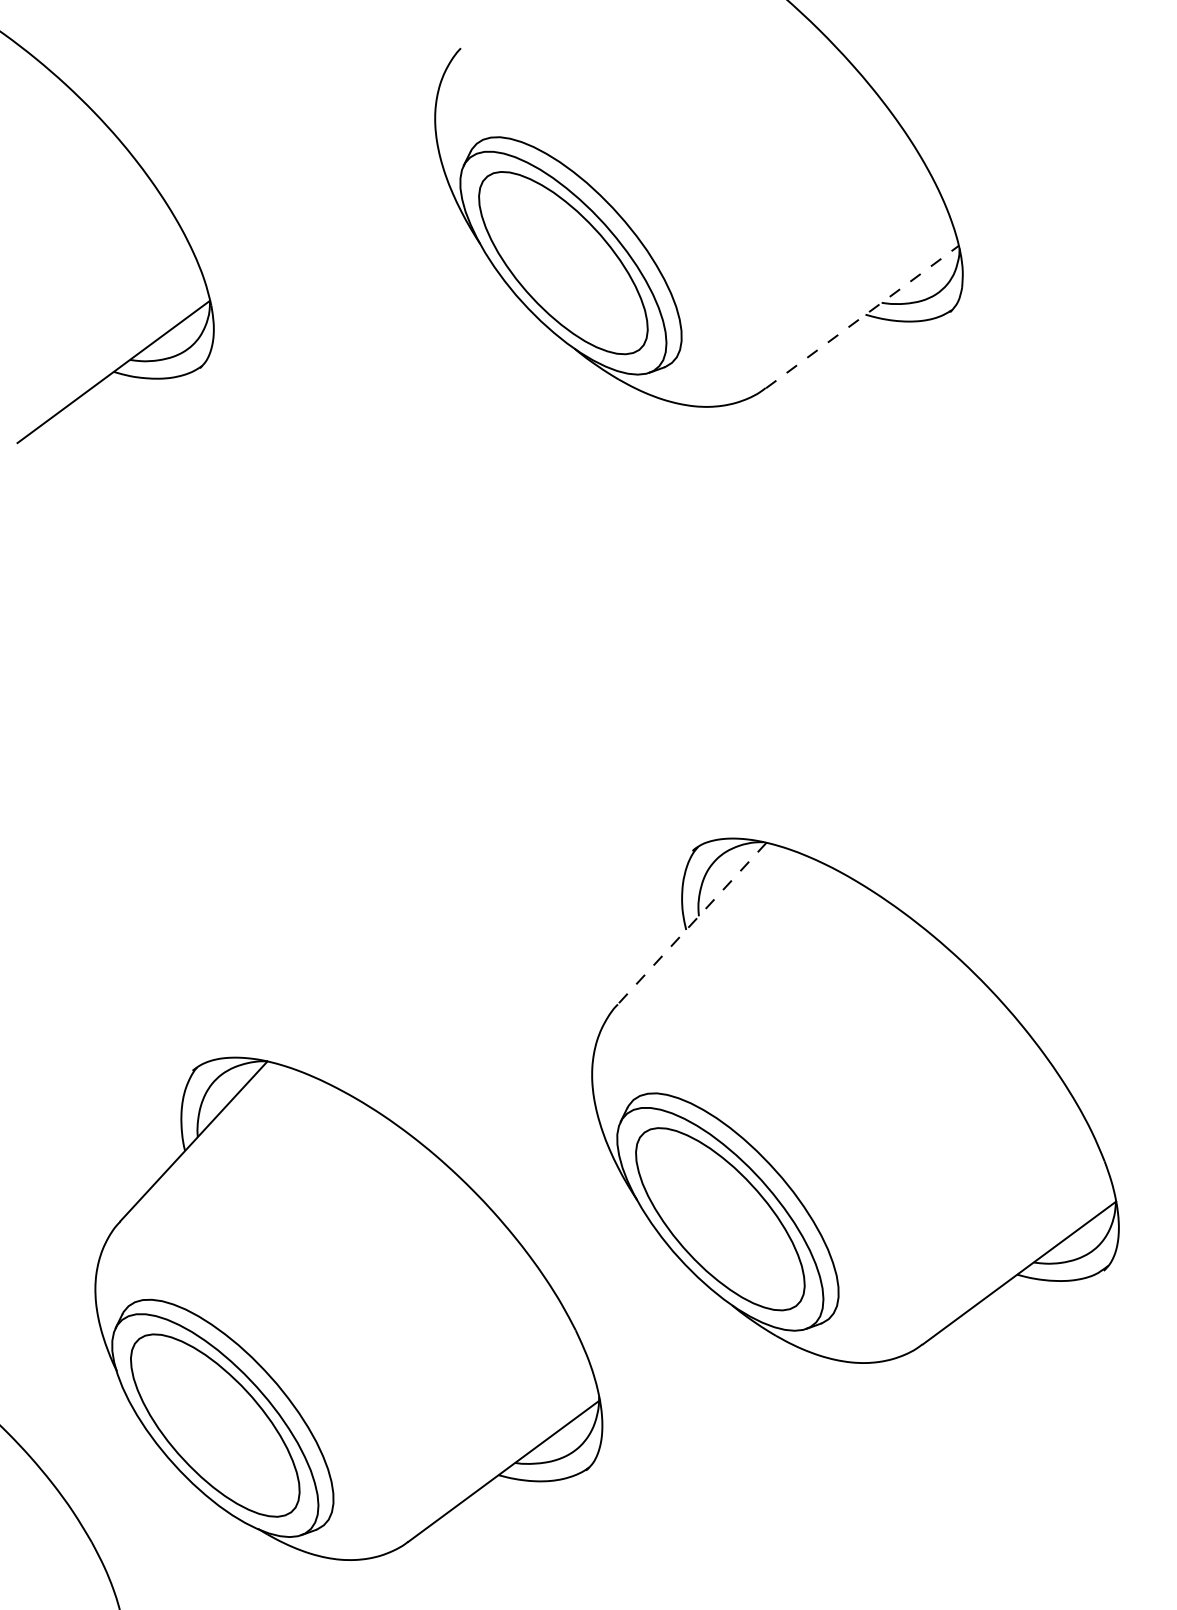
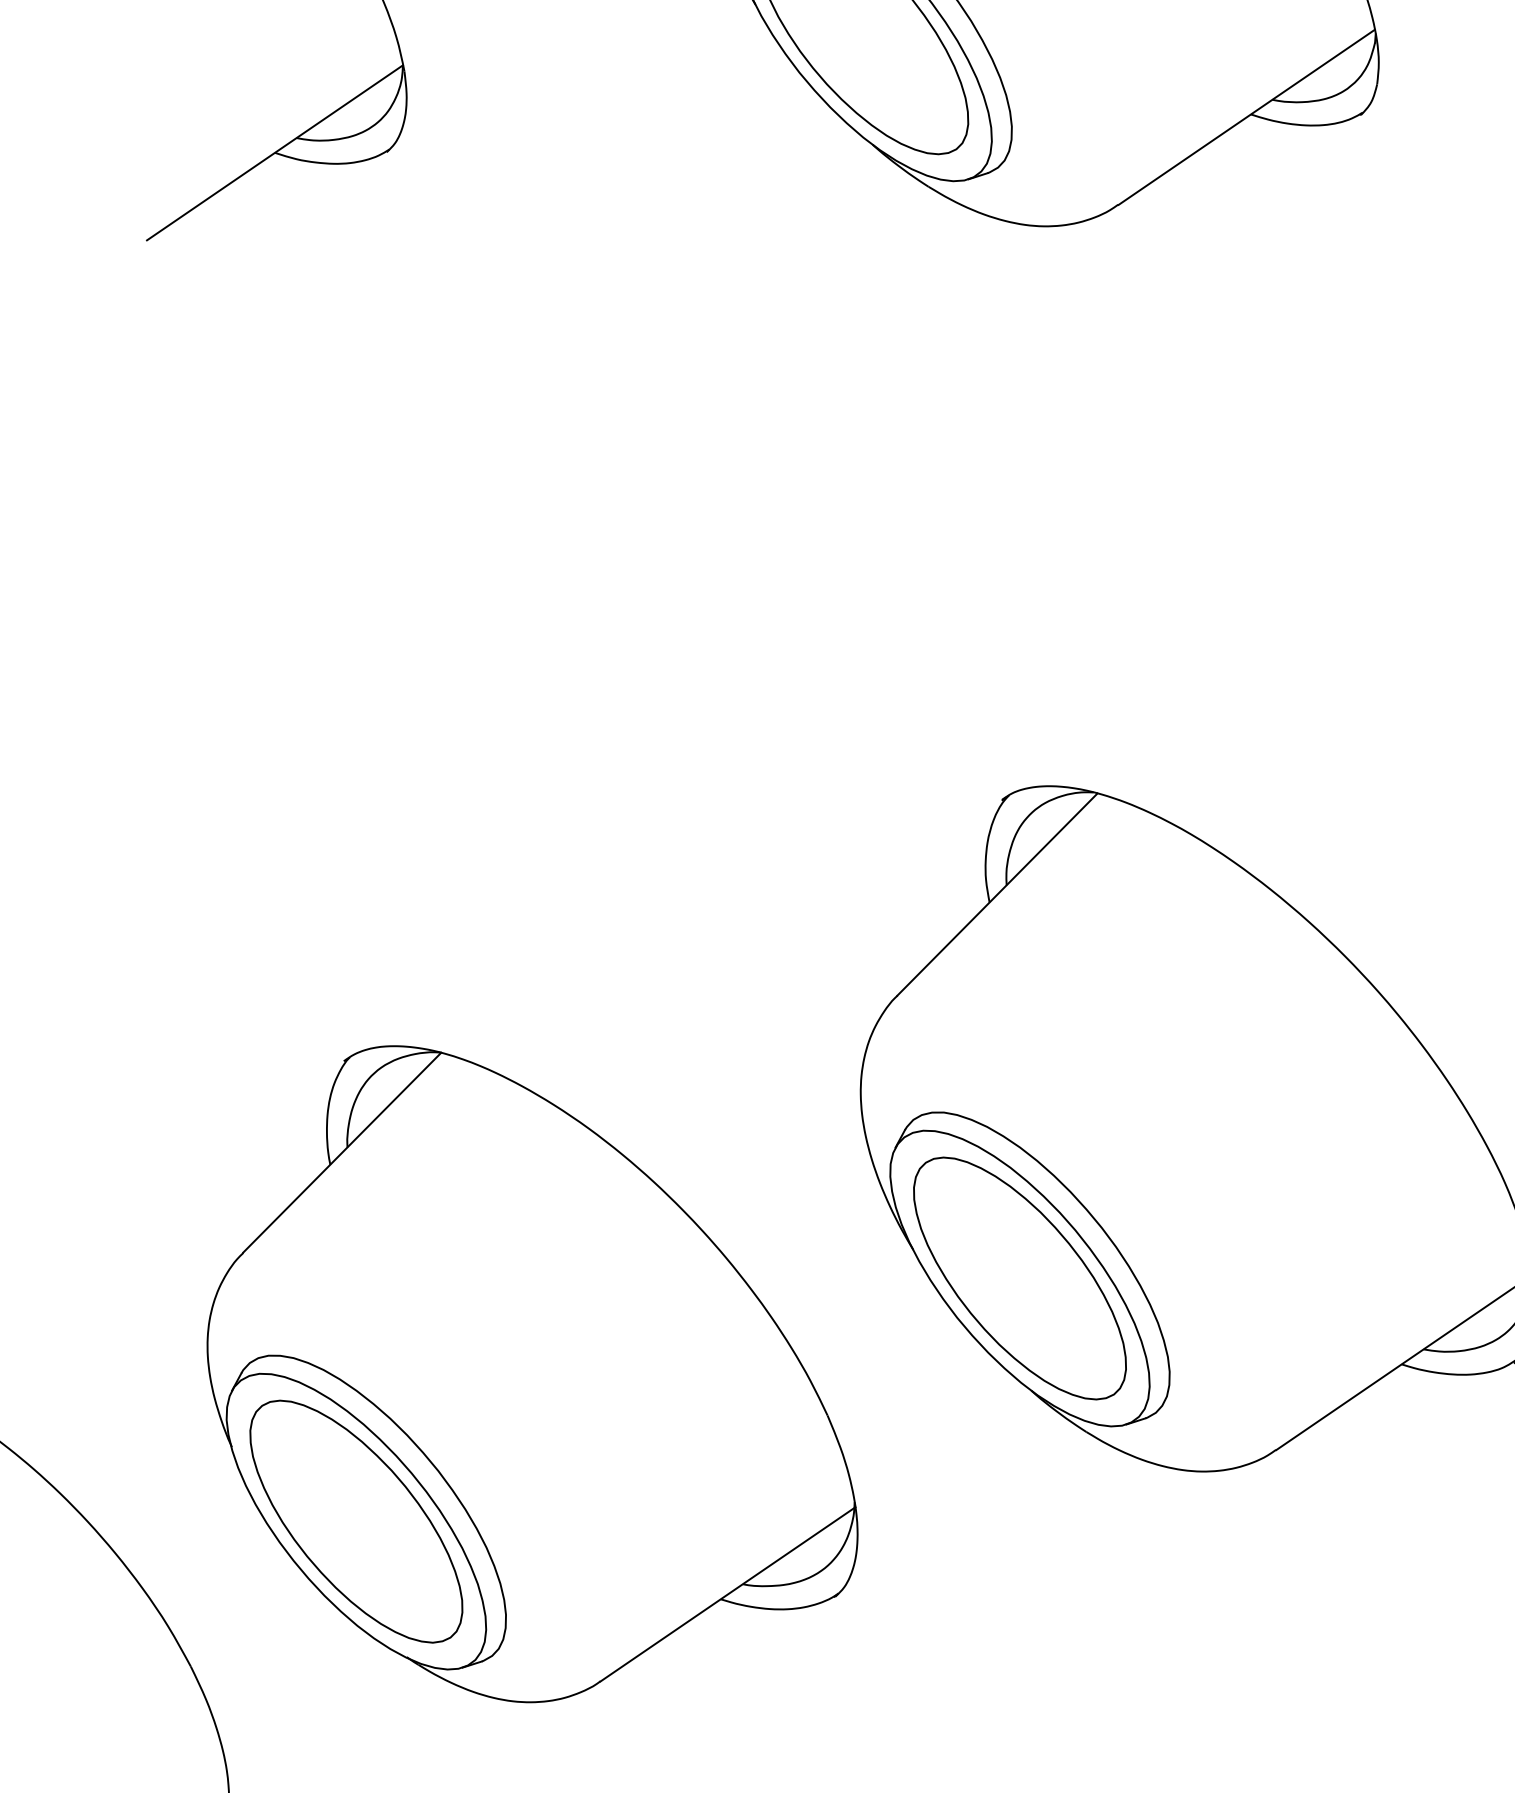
line: (862, 317) -> (1246, 117), dashed -> solid
line: (692, 923) -> (997, 894), dashed -> solid

